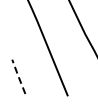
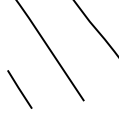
line: (18, 76) -> (19, 89), dashed -> solid

